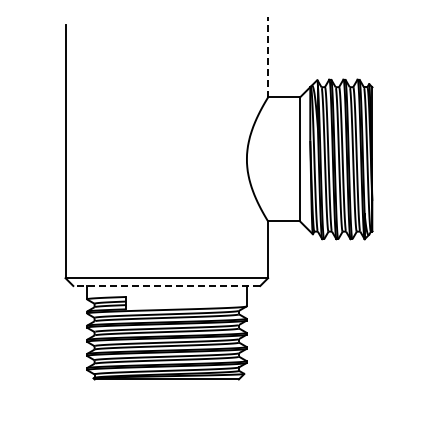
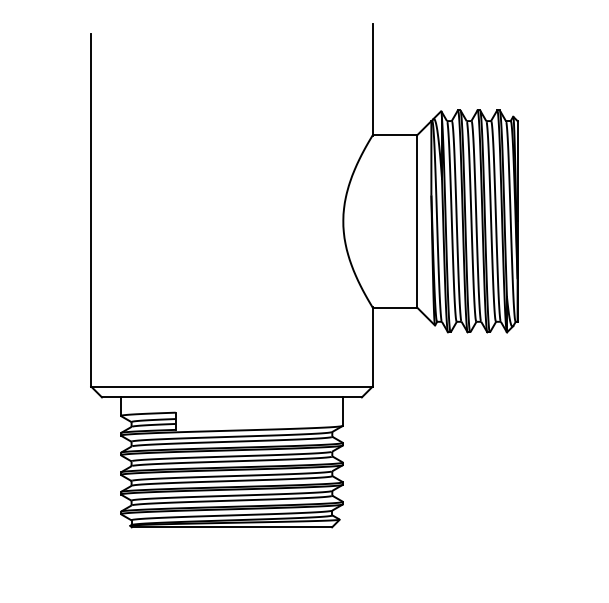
line: (268, 57) -> (373, 79), dashed -> solid
line: (166, 285) -> (231, 396), dashed -> solid

